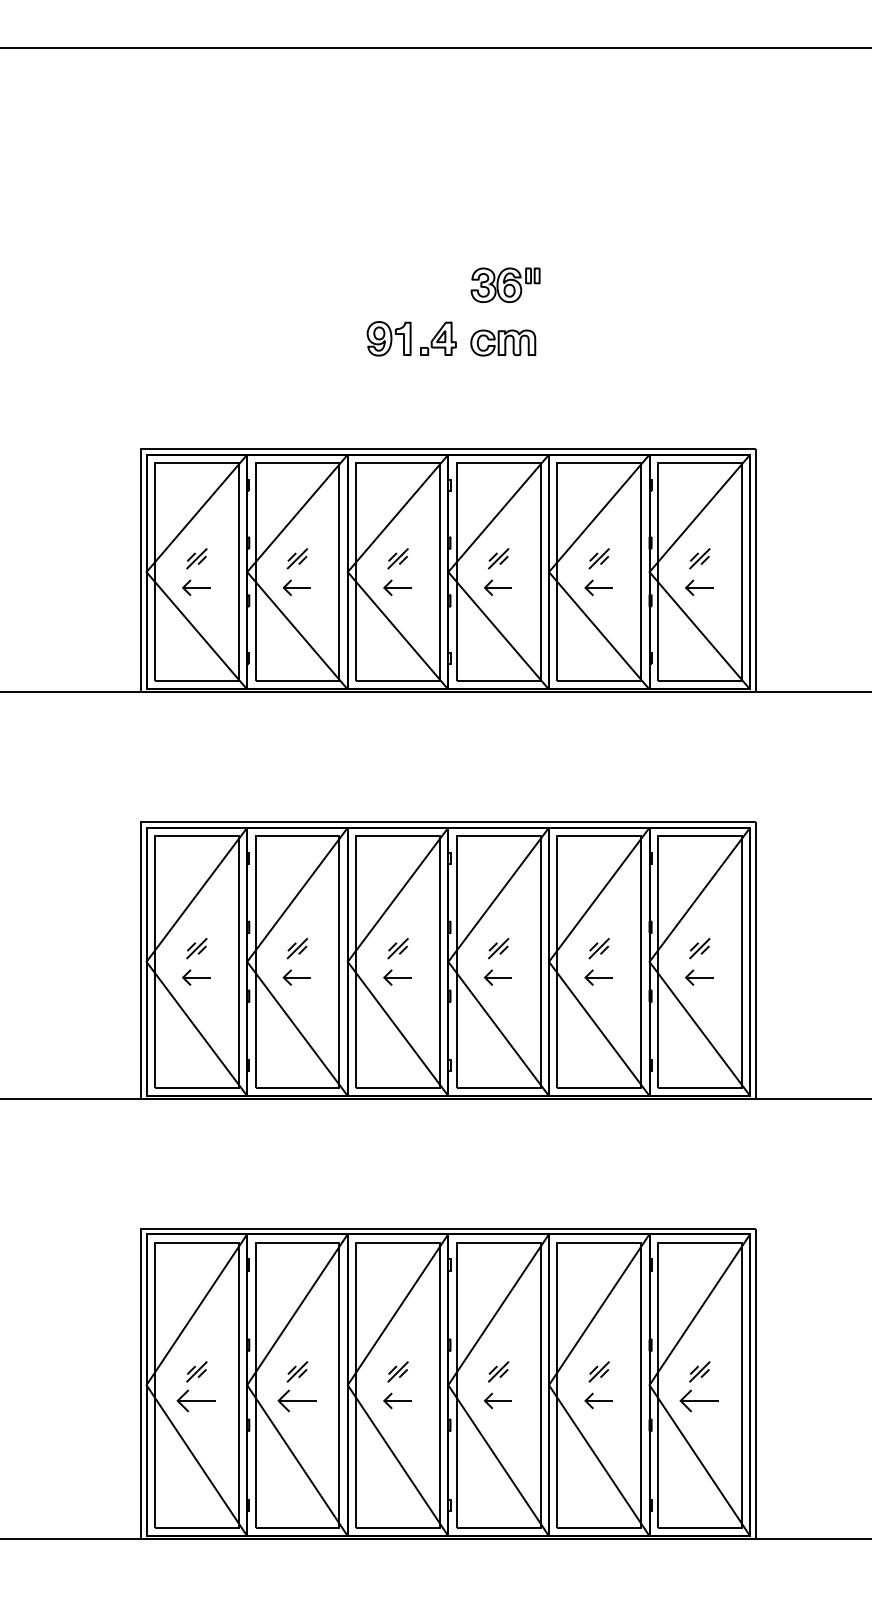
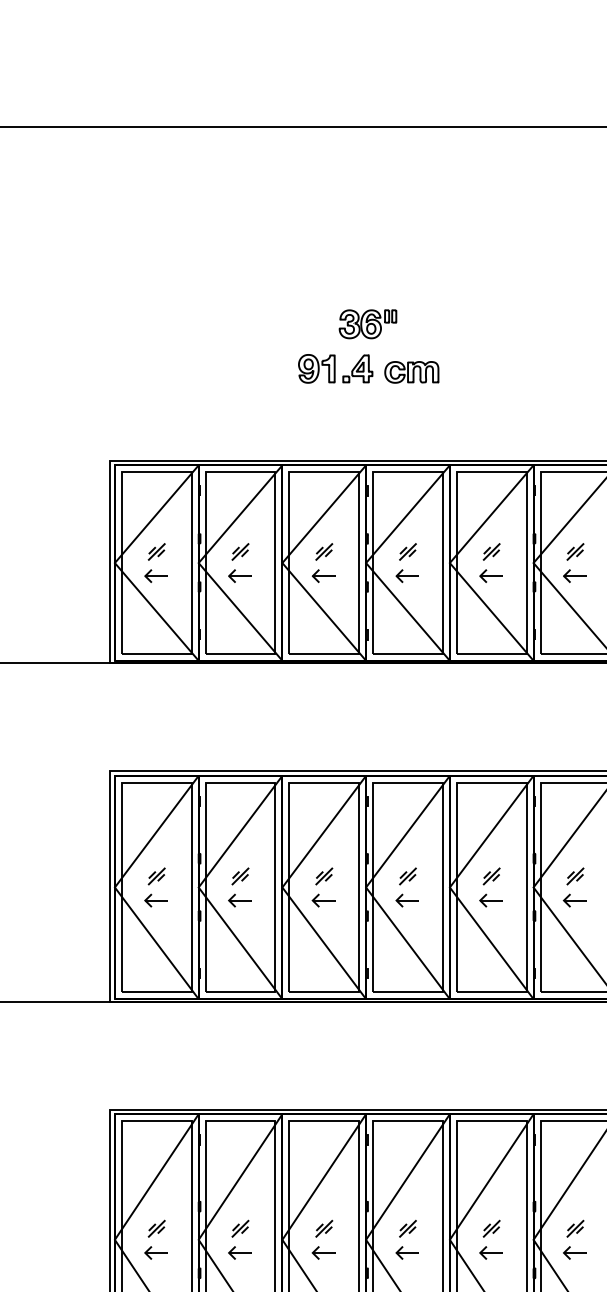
part: (505, 284) -> (367, 323), moved
part: (196, 1400) -> (156, 1252), size x0.71
part: (296, 1400) -> (239, 1252), size x0.71
part: (699, 1400) -> (575, 1252), size x0.71

